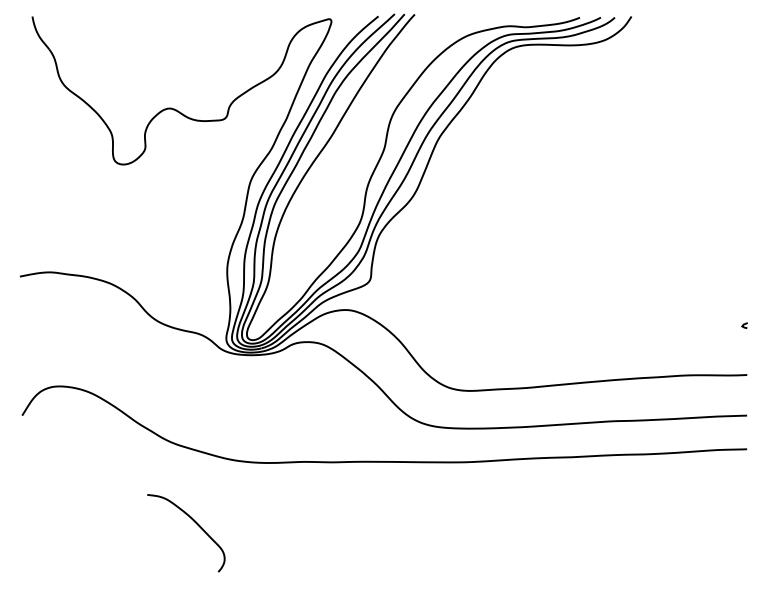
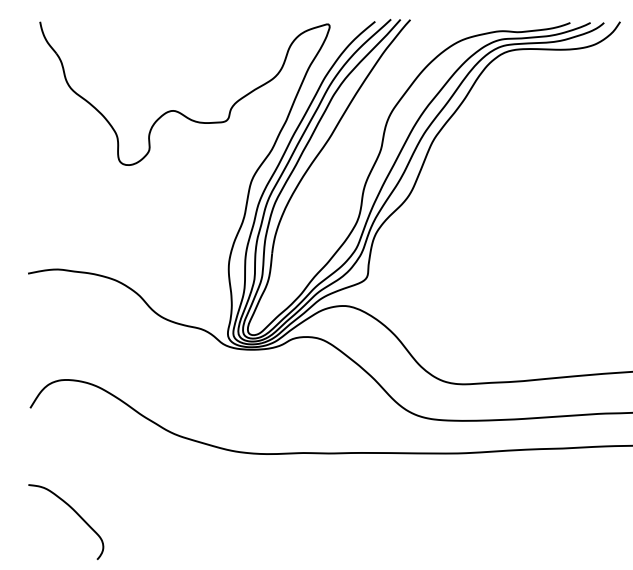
curve: (195, 523) -> (75, 512), moved

